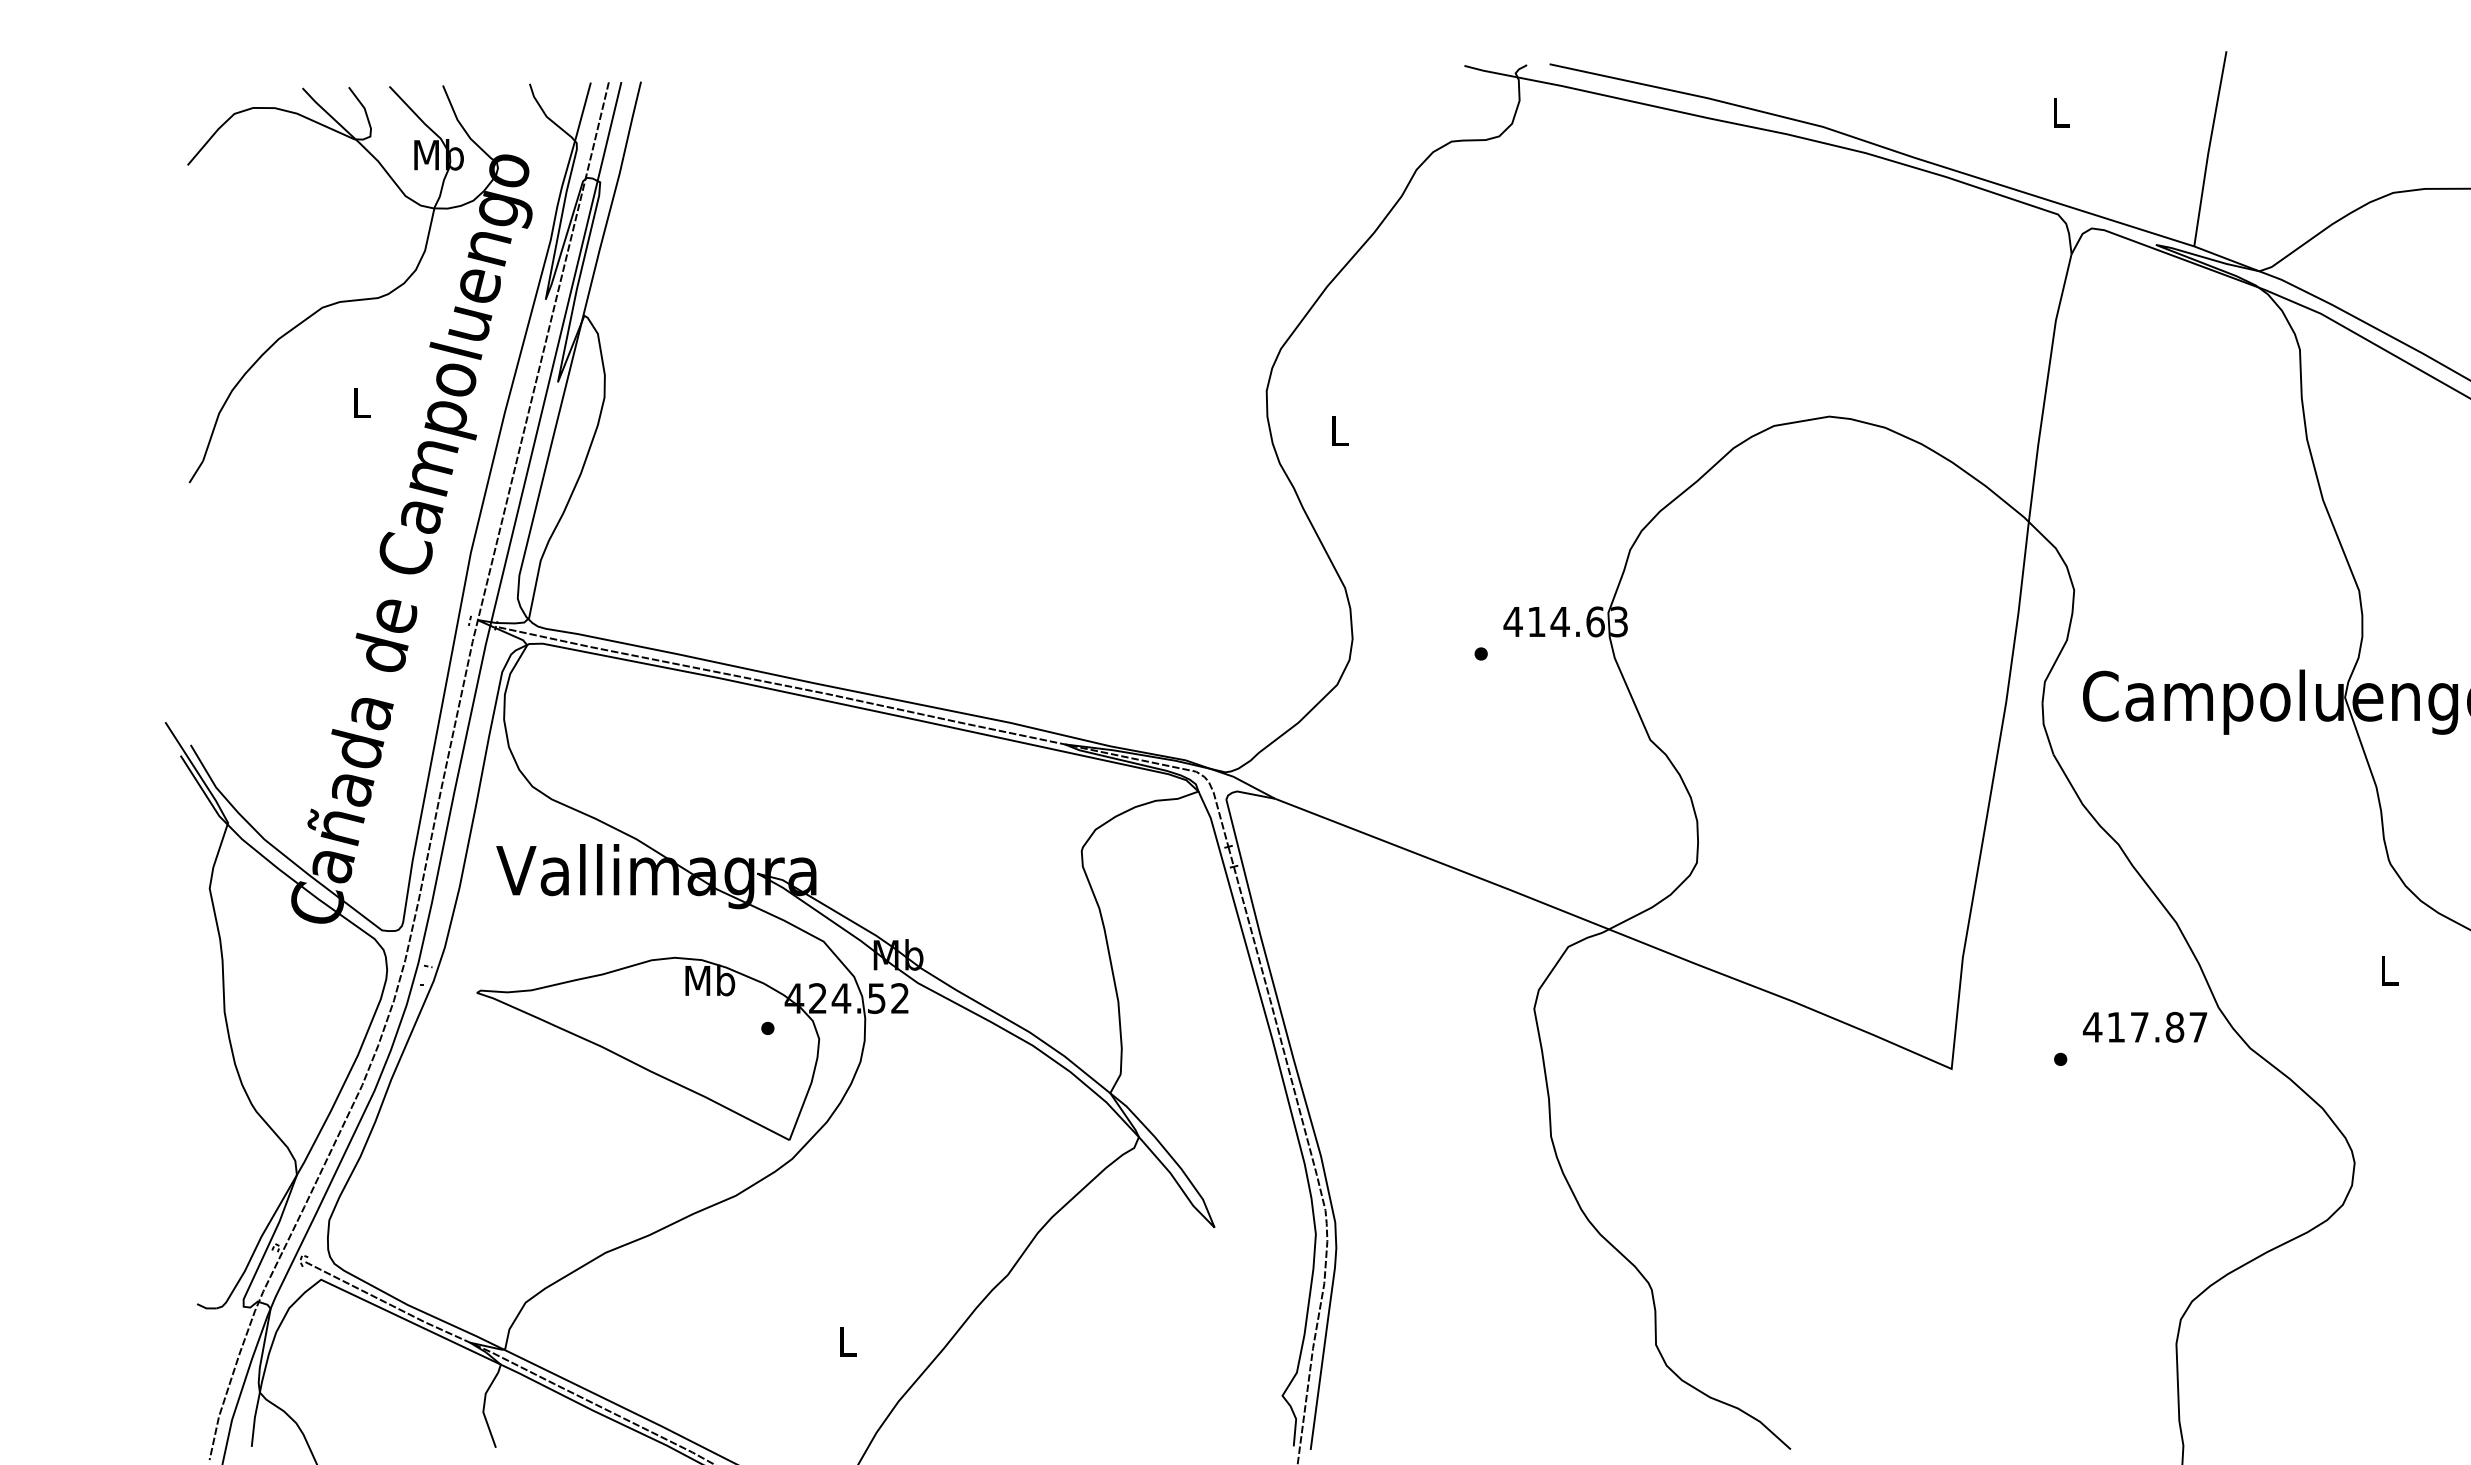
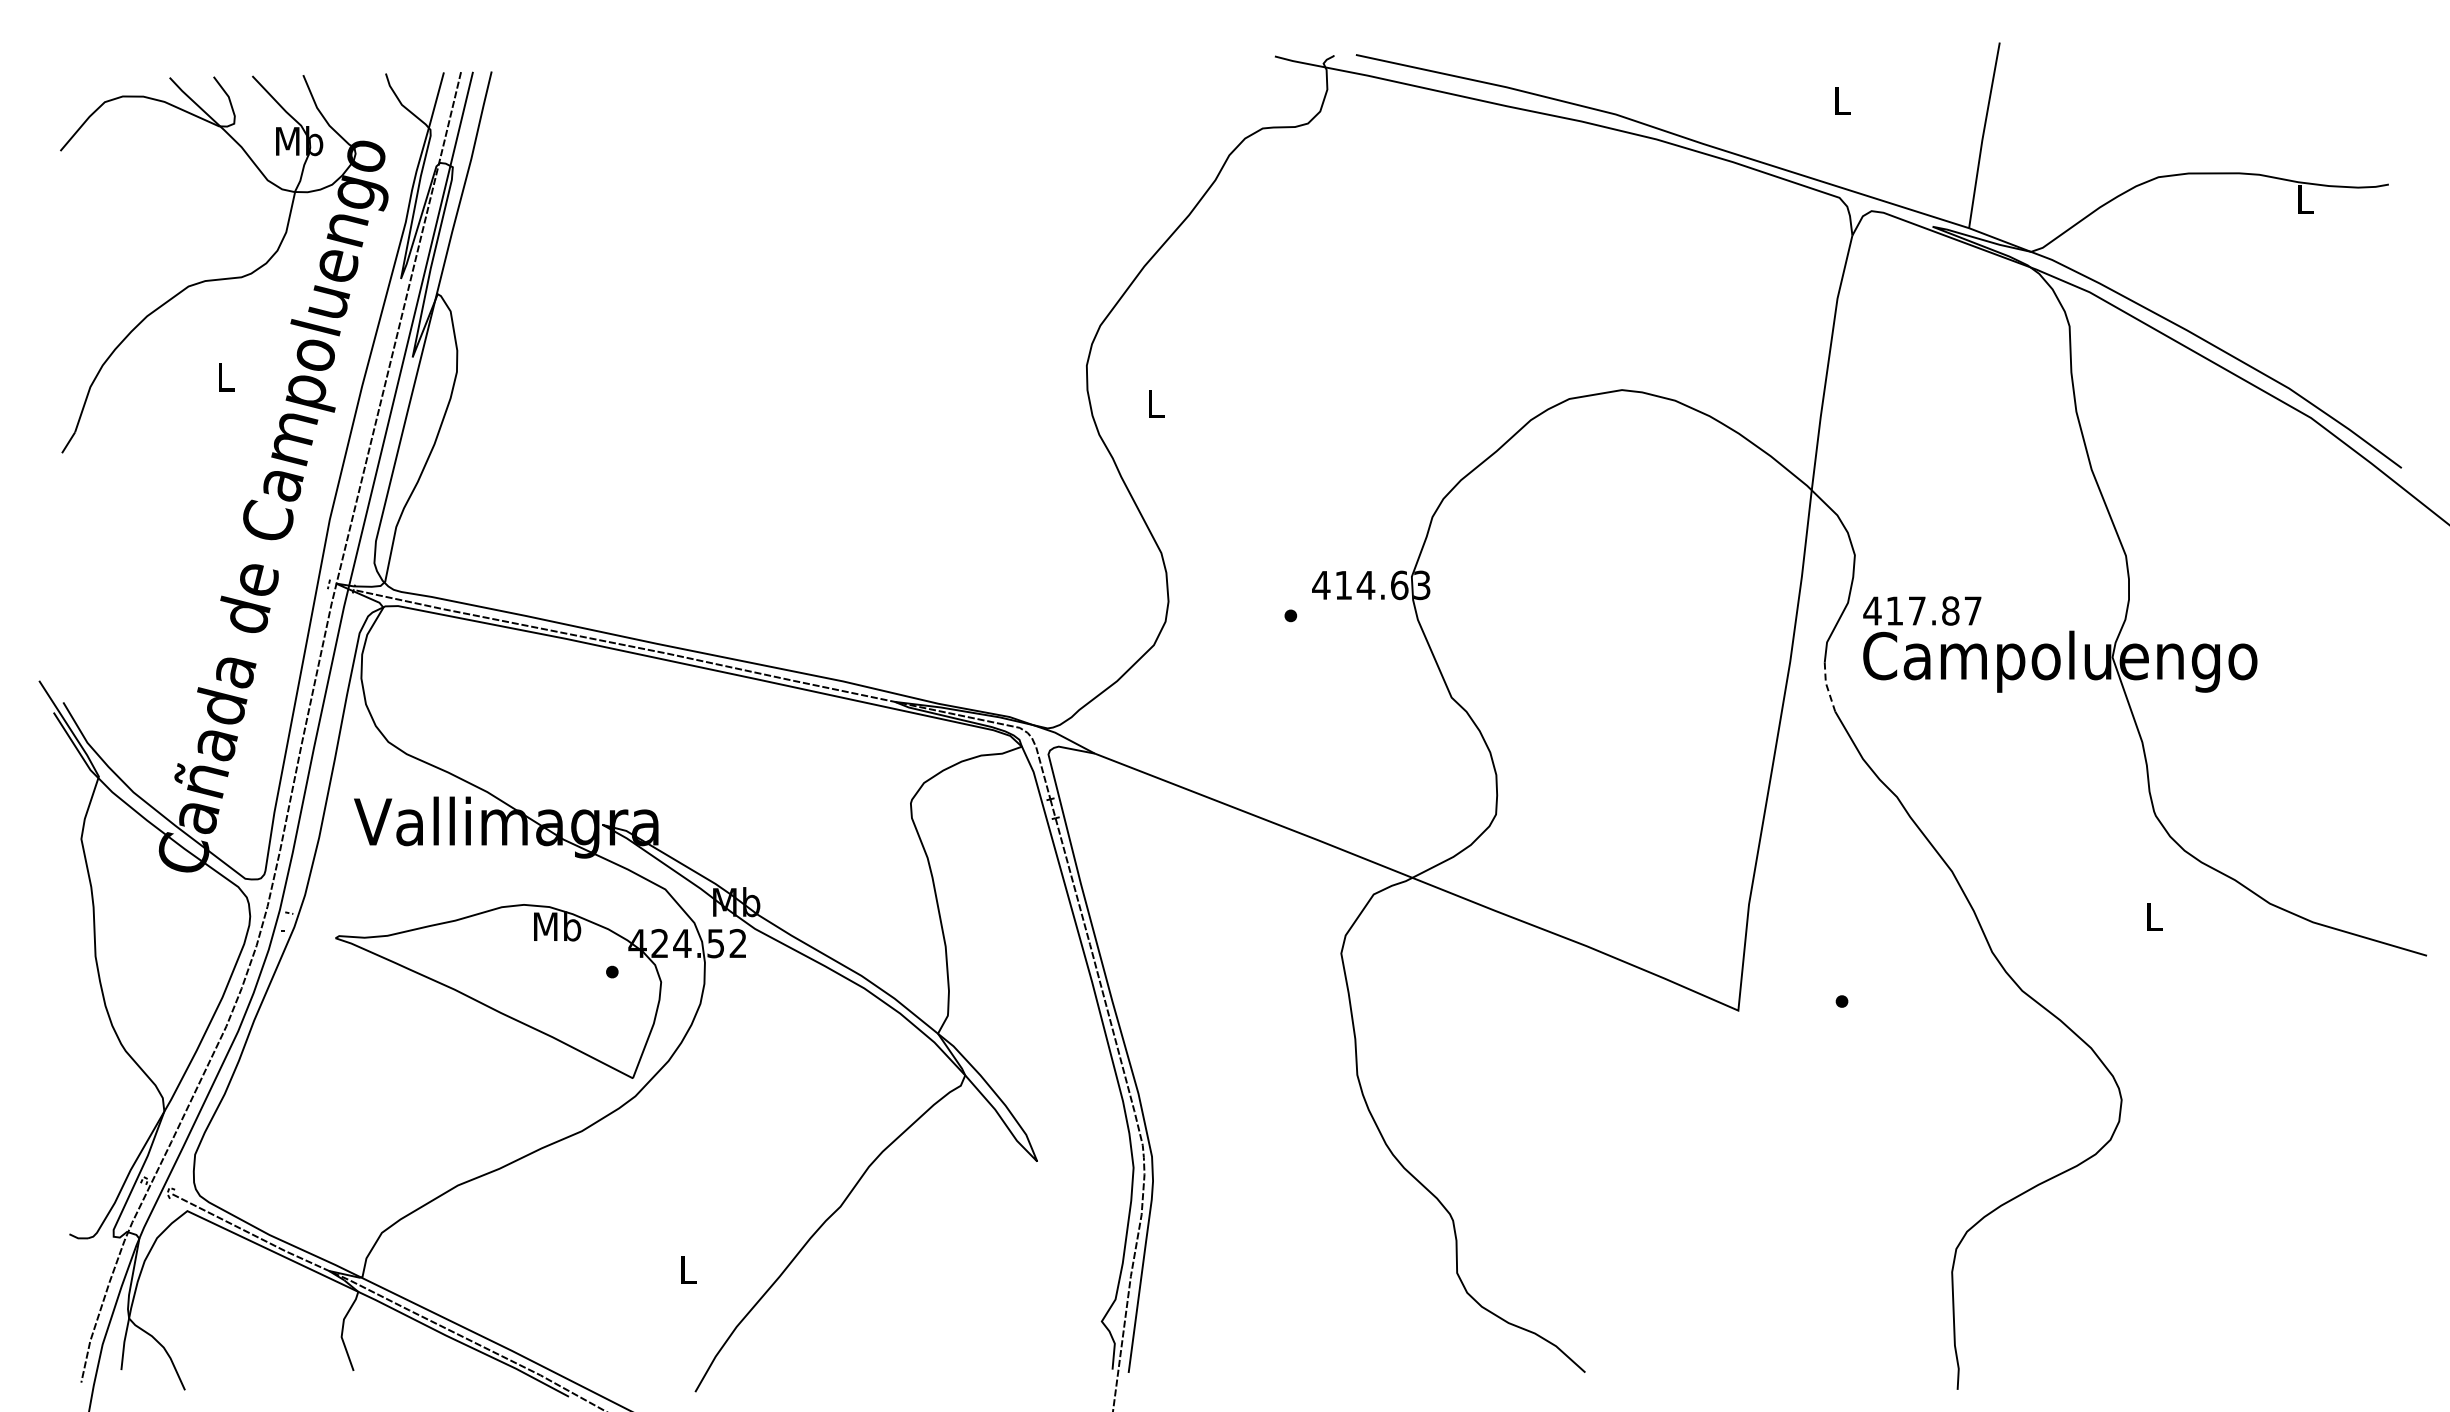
line: (2045, 729) -> (1827, 687), solid -> dashed
text: (2145, 1026) -> (1922, 610), moved

